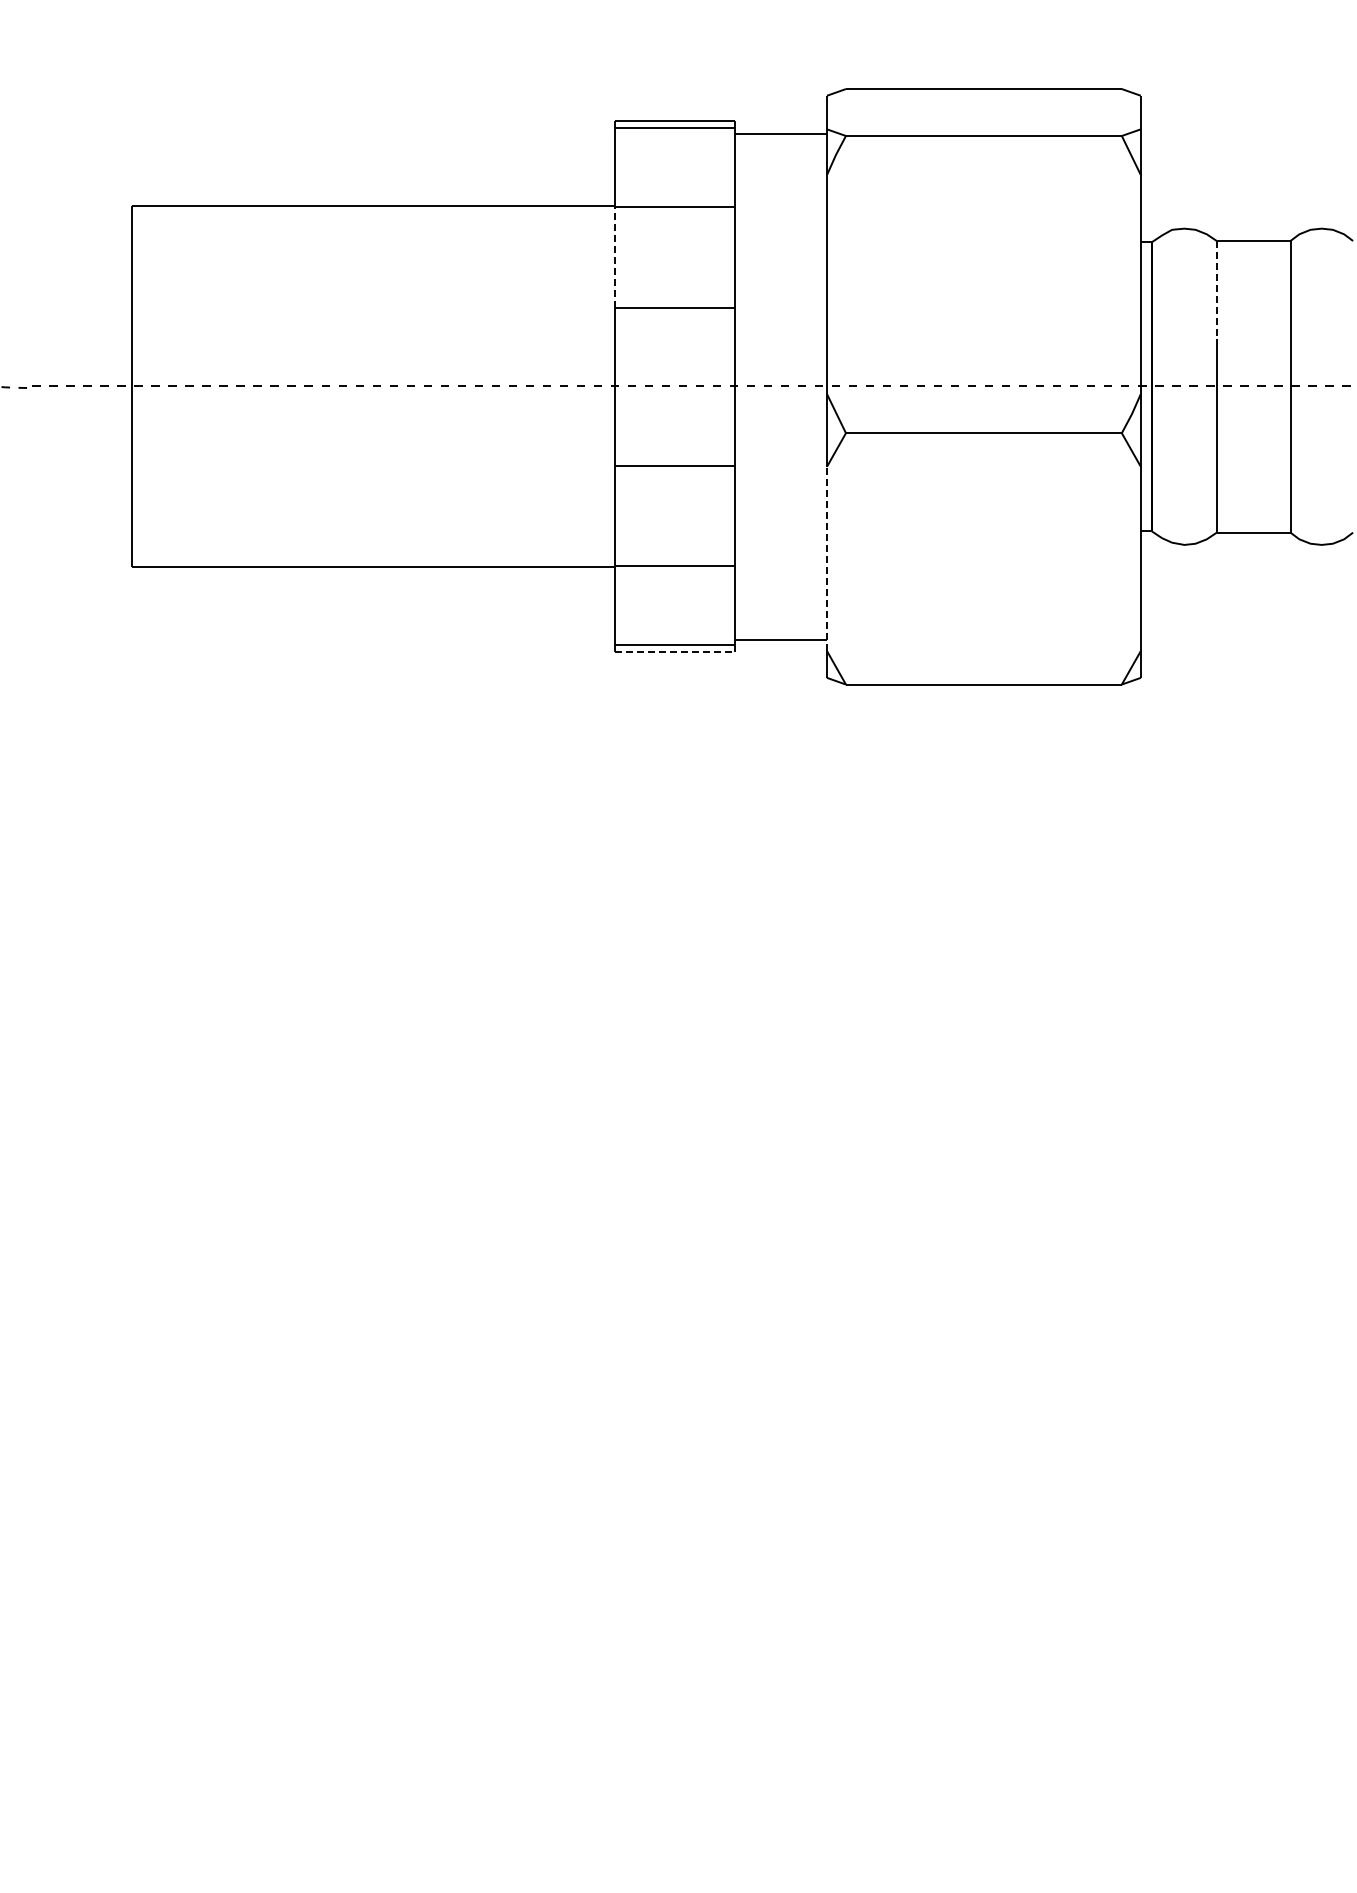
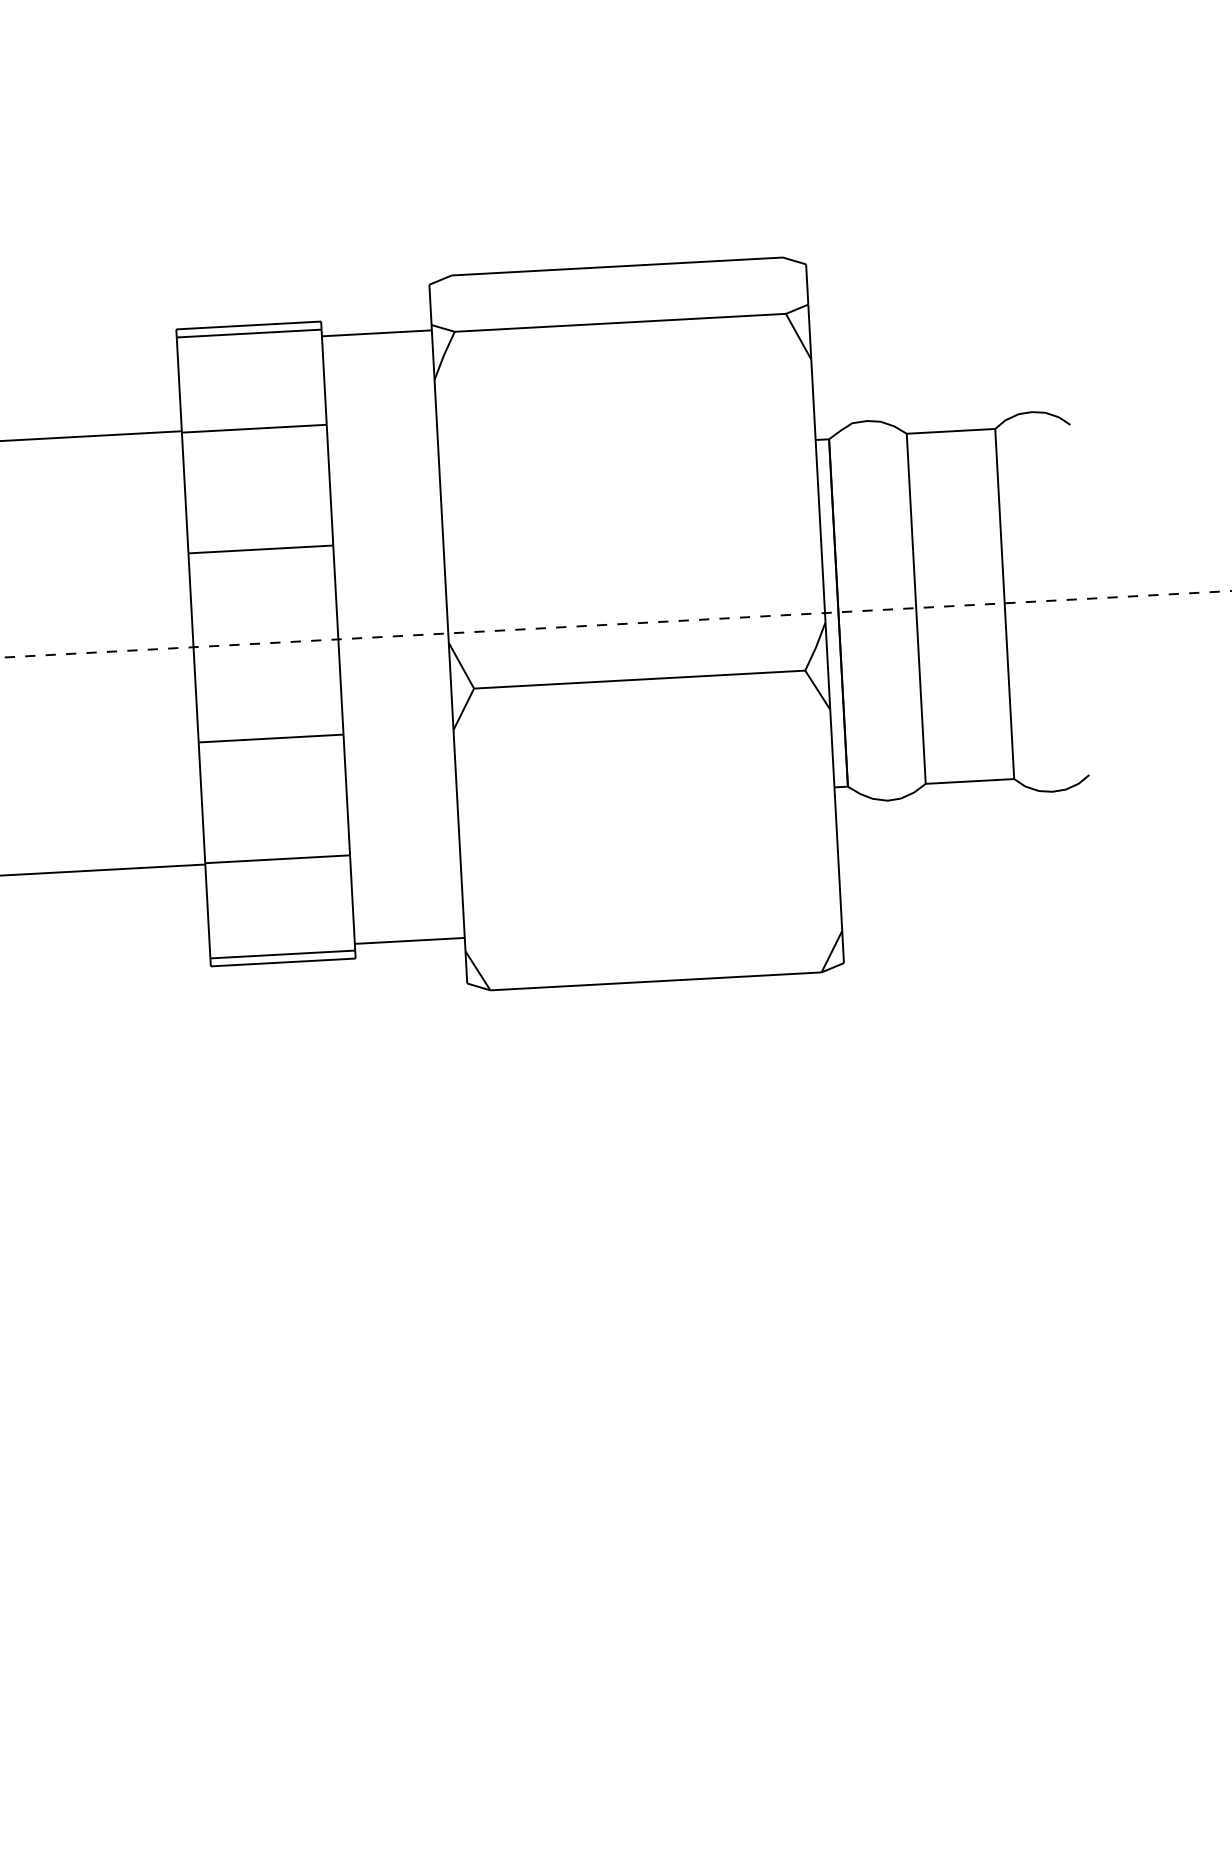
line: (614, 257) -> (184, 492), dashed -> solid
line: (1216, 290) -> (909, 493), dashed -> solid
line: (827, 558) -> (460, 840), dashed -> solid
line: (675, 652) -> (283, 962), dashed -> solid

